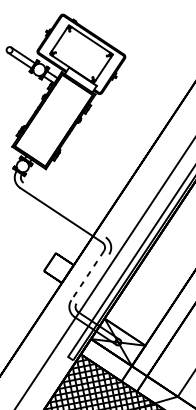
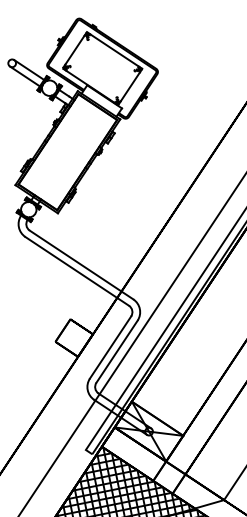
line: (64, 209) -> (81, 264), added
line: (87, 275) -> (110, 347), dashed -> solid
line: (92, 278) -> (116, 351), added

